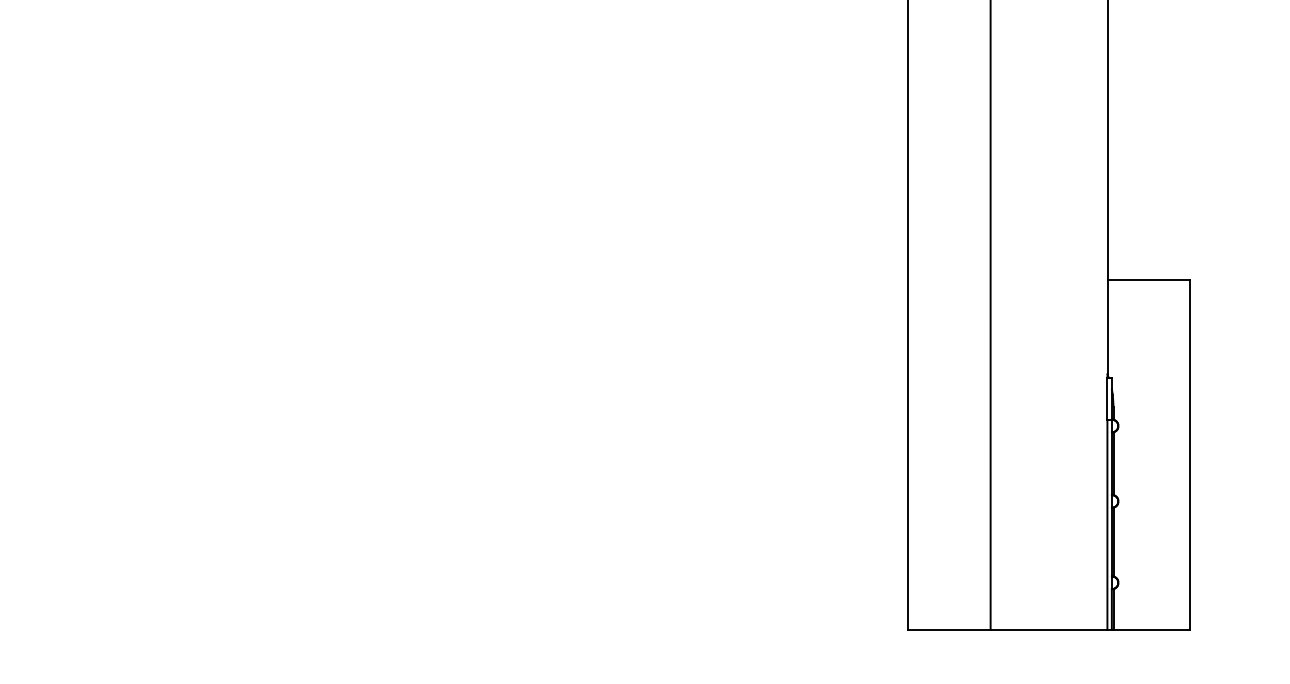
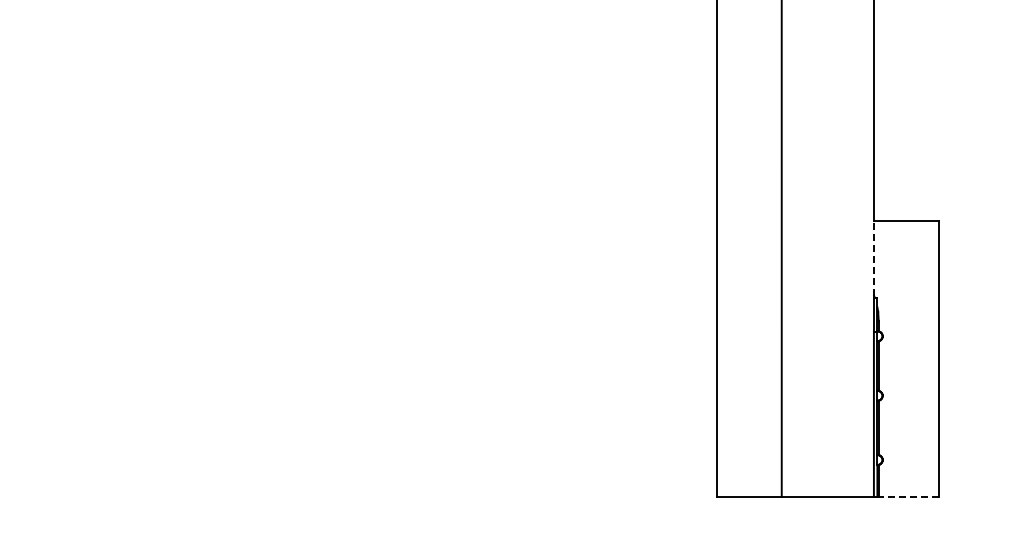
line: (1108, 326) -> (874, 257), solid -> dashed
line: (1151, 629) -> (908, 496), solid -> dashed

